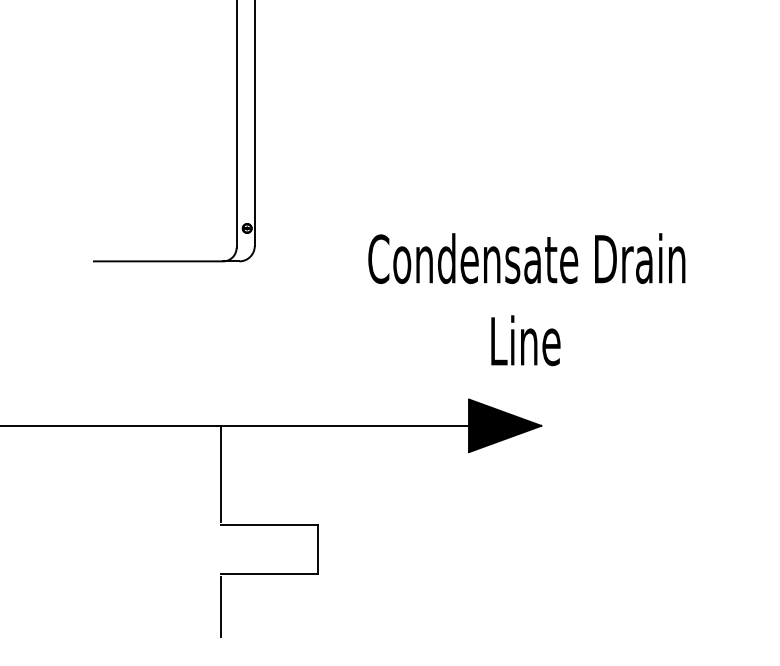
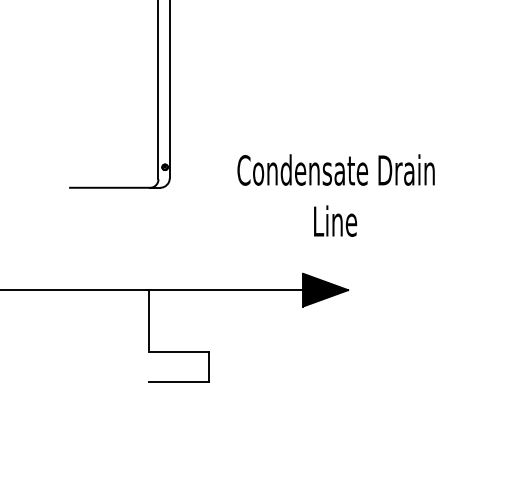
text: (525, 299) -> (335, 195), moved
line: (220, 606) -> (148, 402), removed

